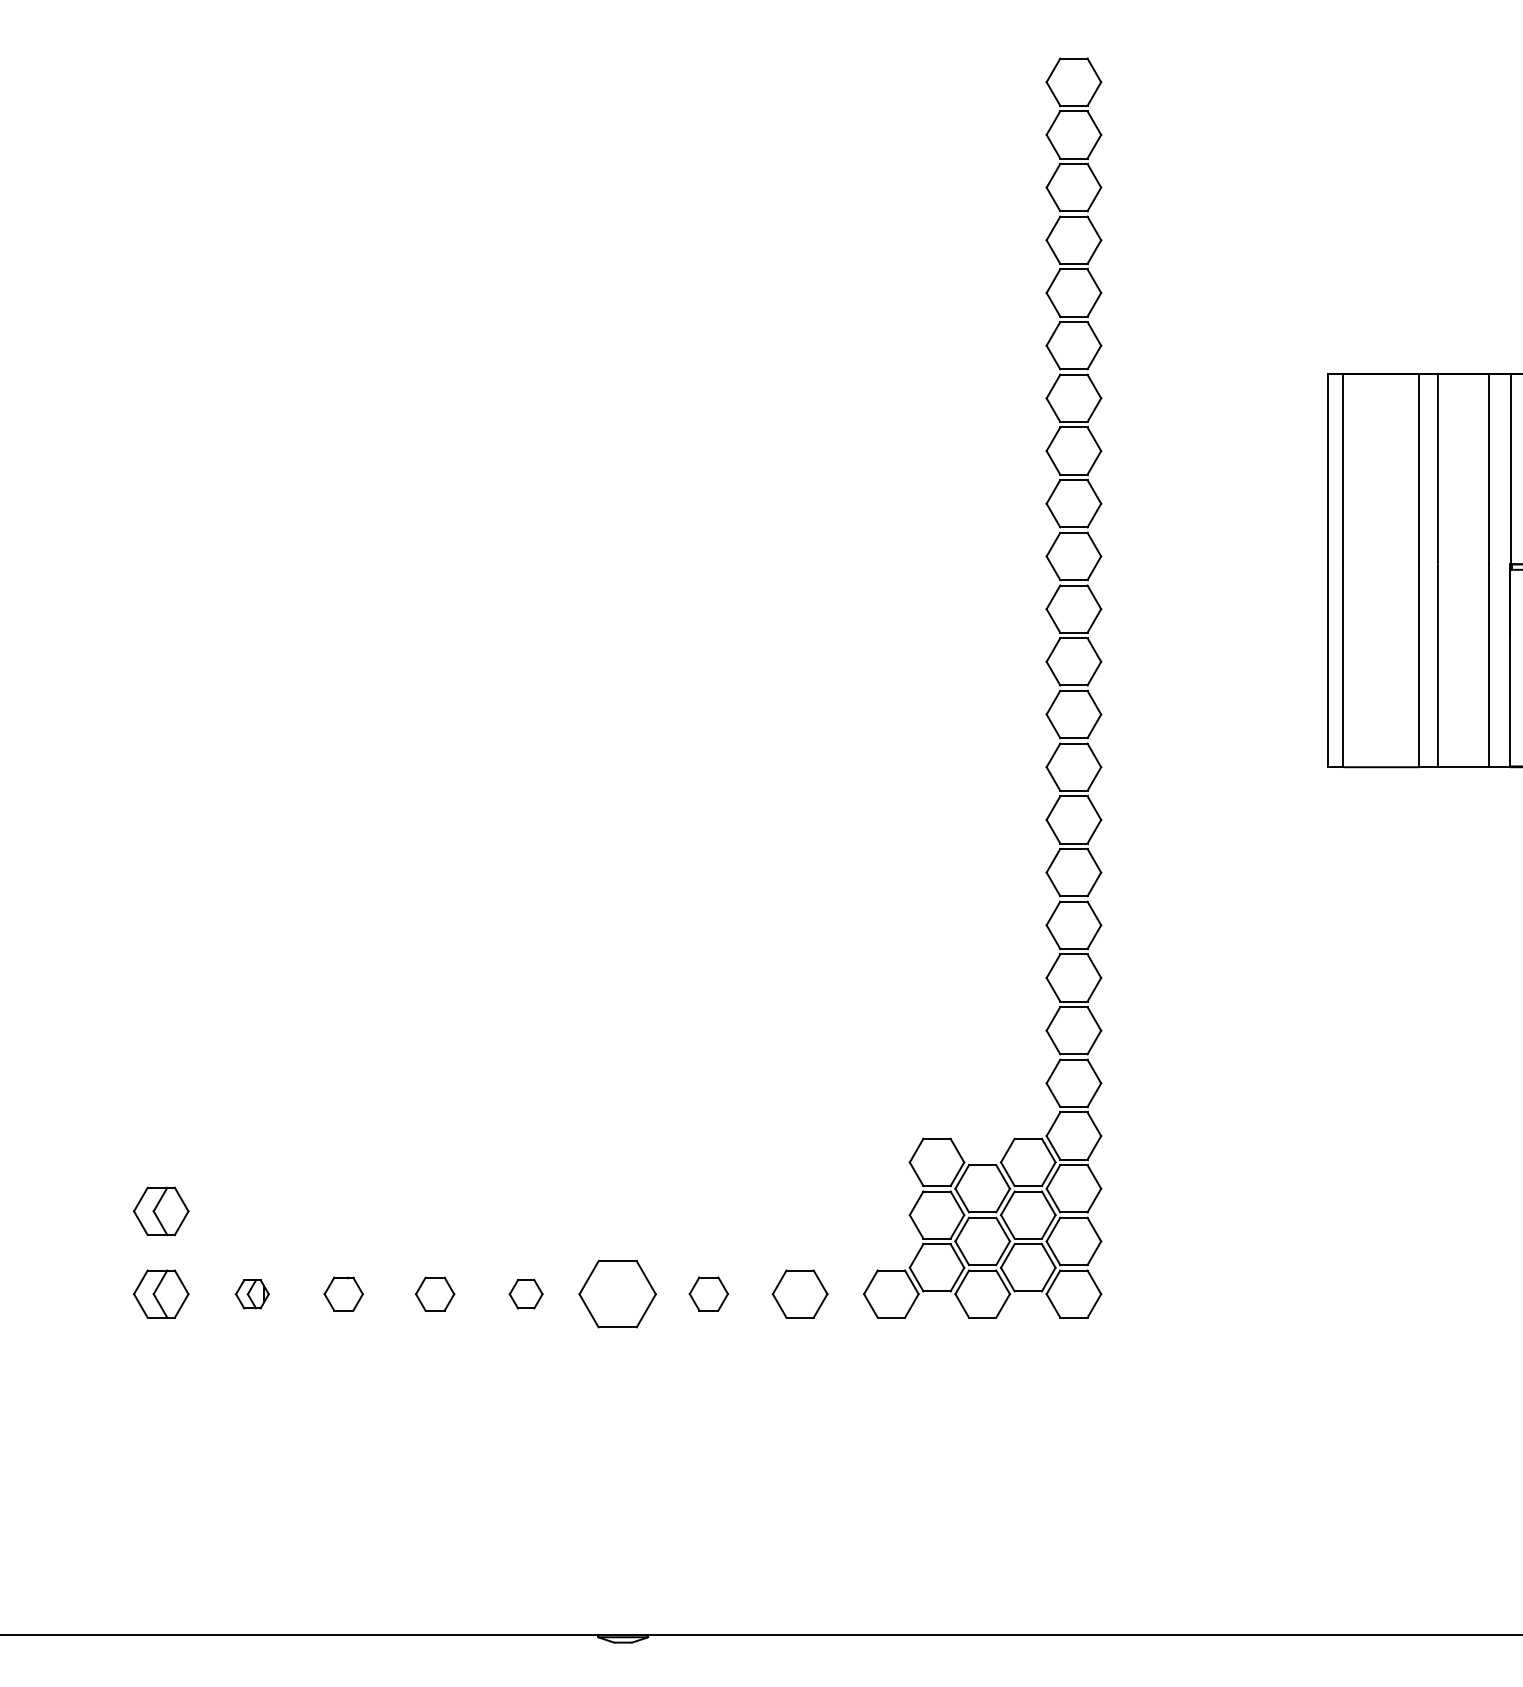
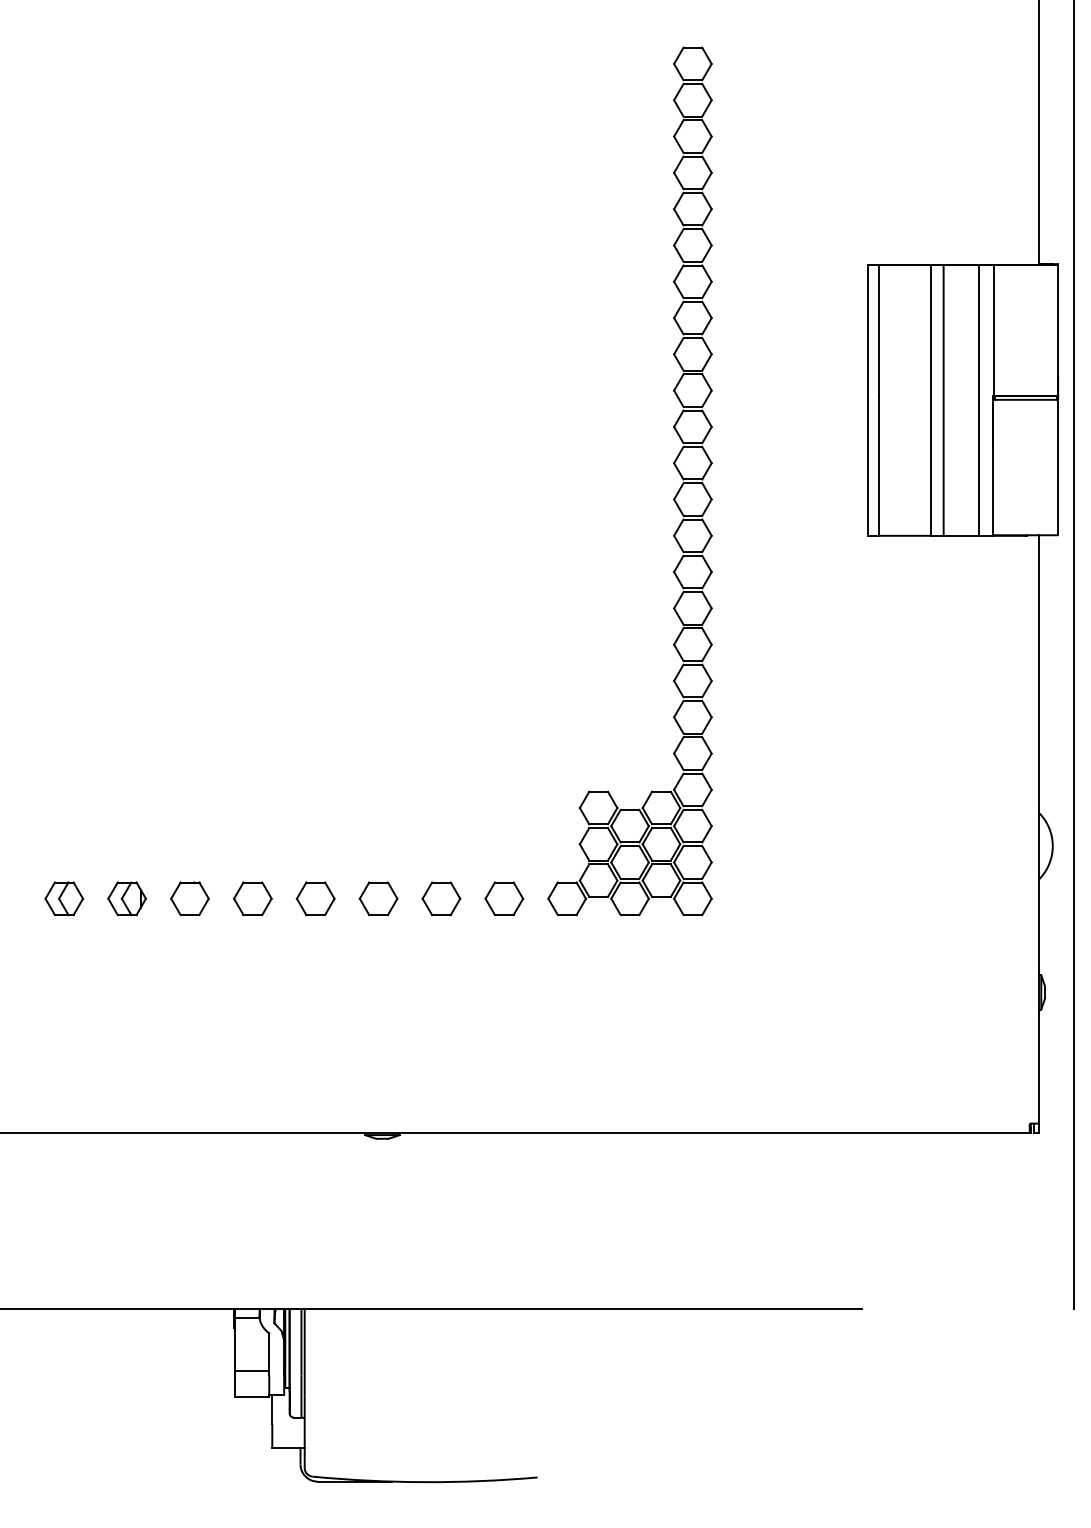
part: (161, 1211) -> (64, 841), removed
part: (251, 1293) -> (126, 898), size x1.67
part: (343, 1293) -> (189, 898), size x1.43
part: (434, 1293) -> (252, 898), size x1.43
part: (526, 1293) -> (315, 898), size x1.67
part: (617, 1293) -> (378, 898), size x0.71
part: (708, 1293) -> (441, 898), size x1.43

